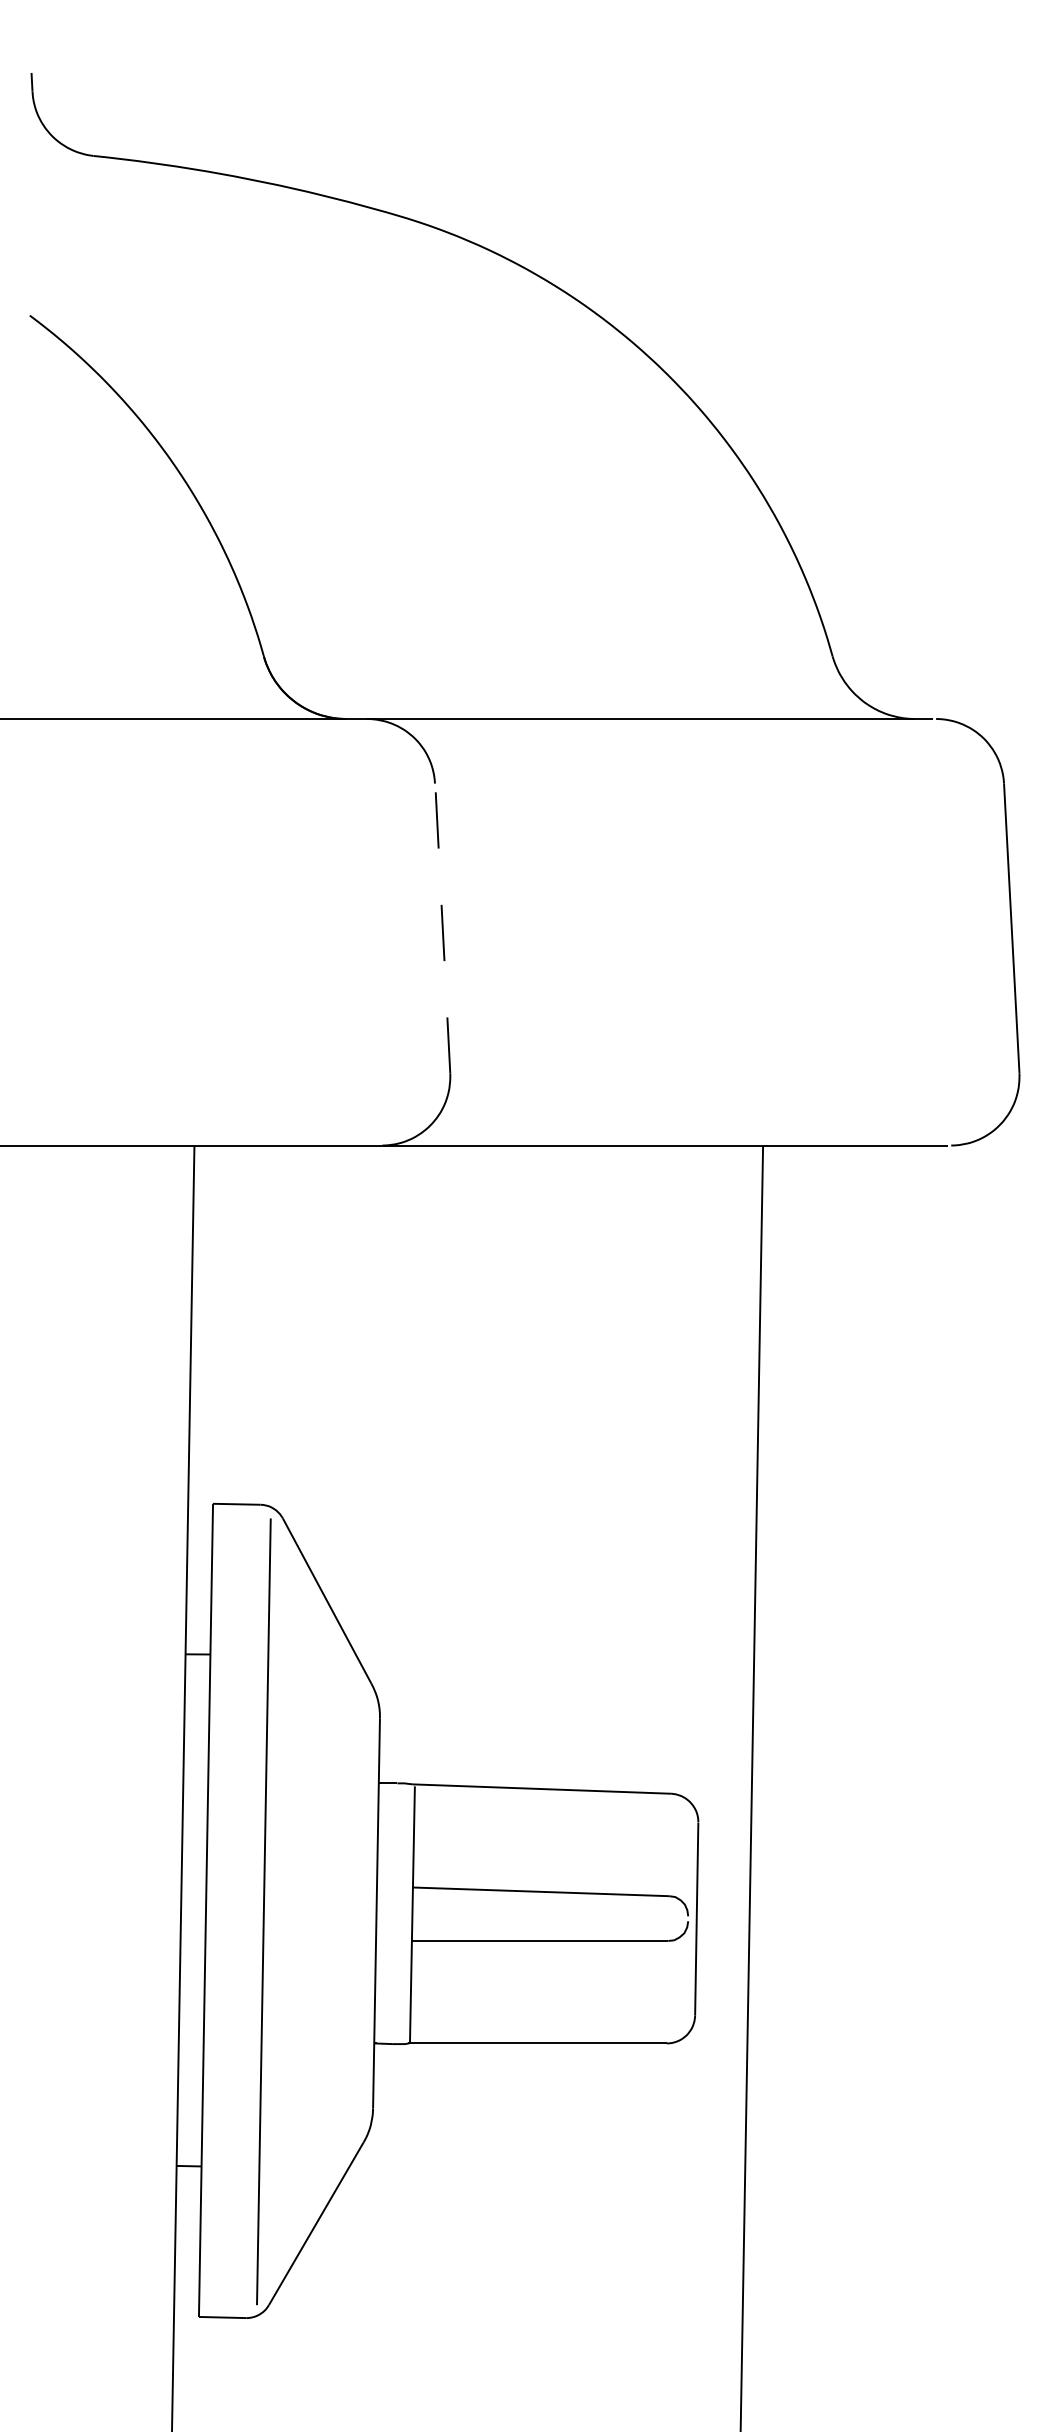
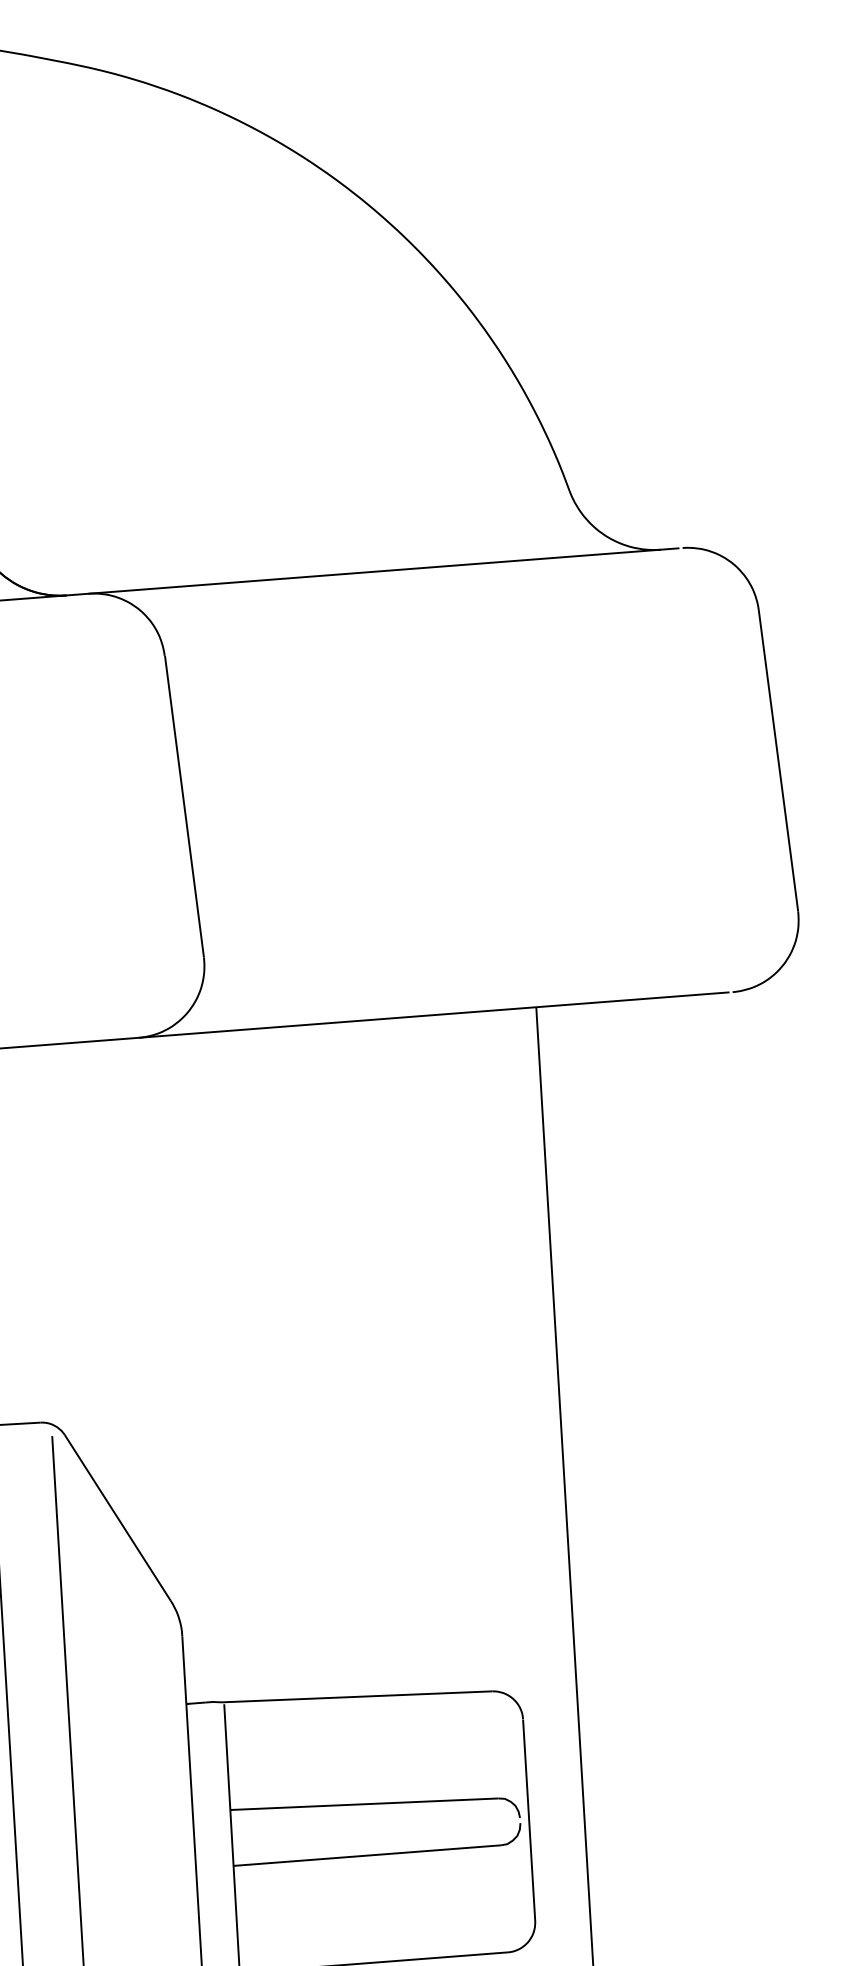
line: (442, 928) -> (184, 806), dashed -> solid

